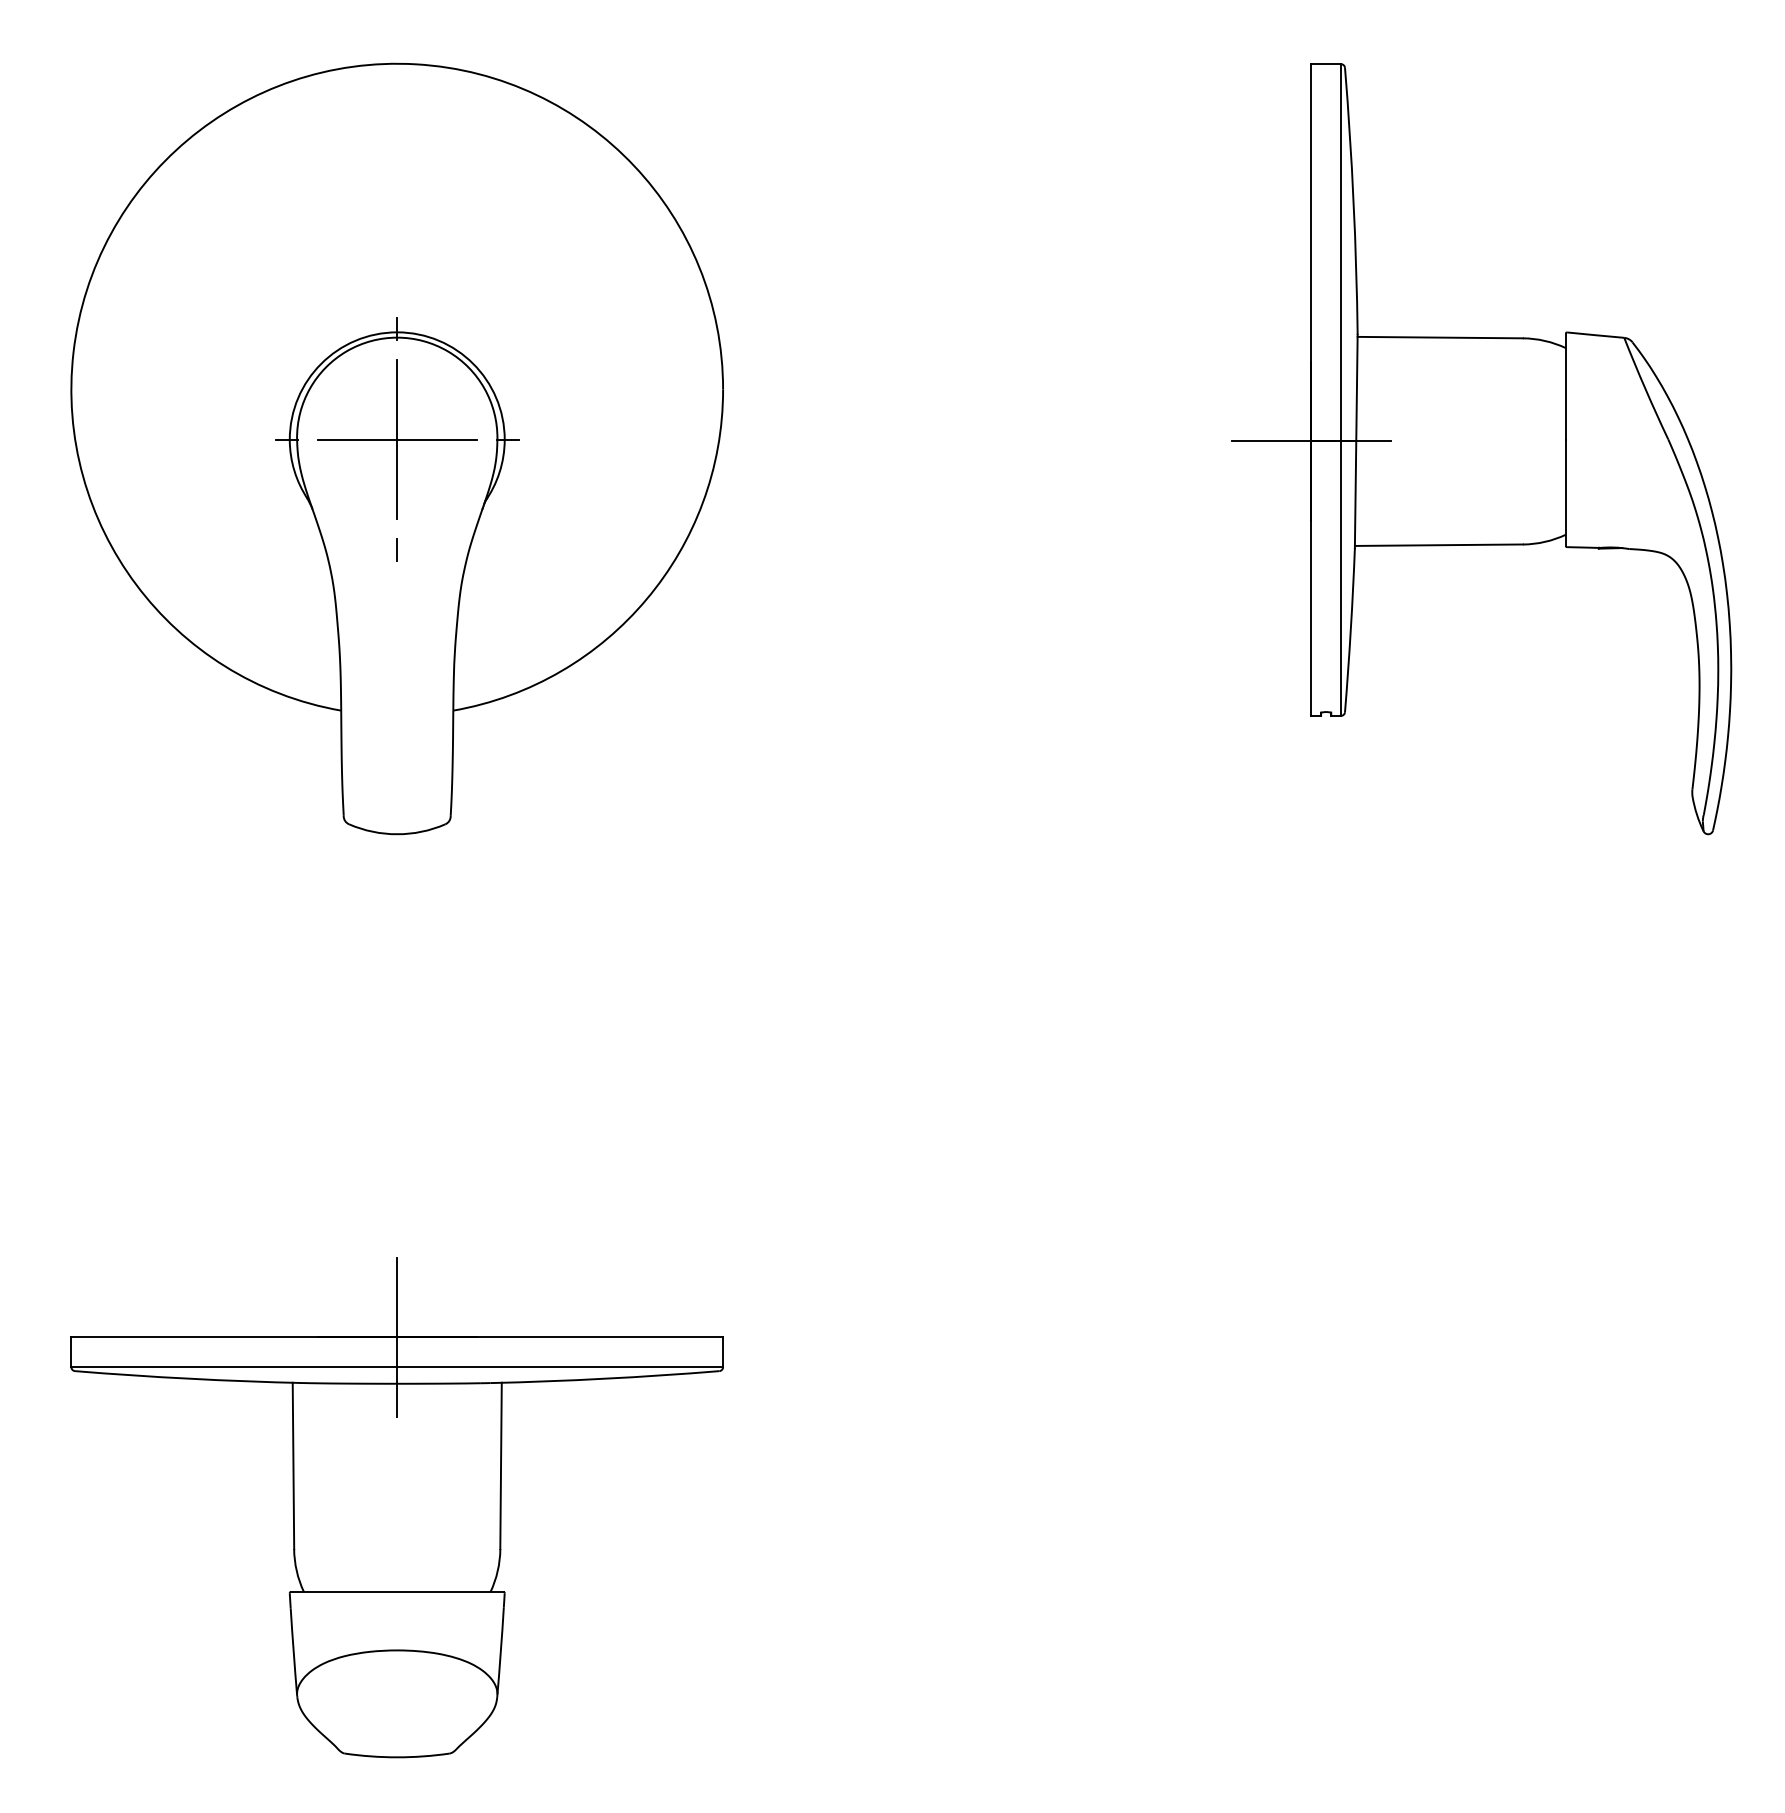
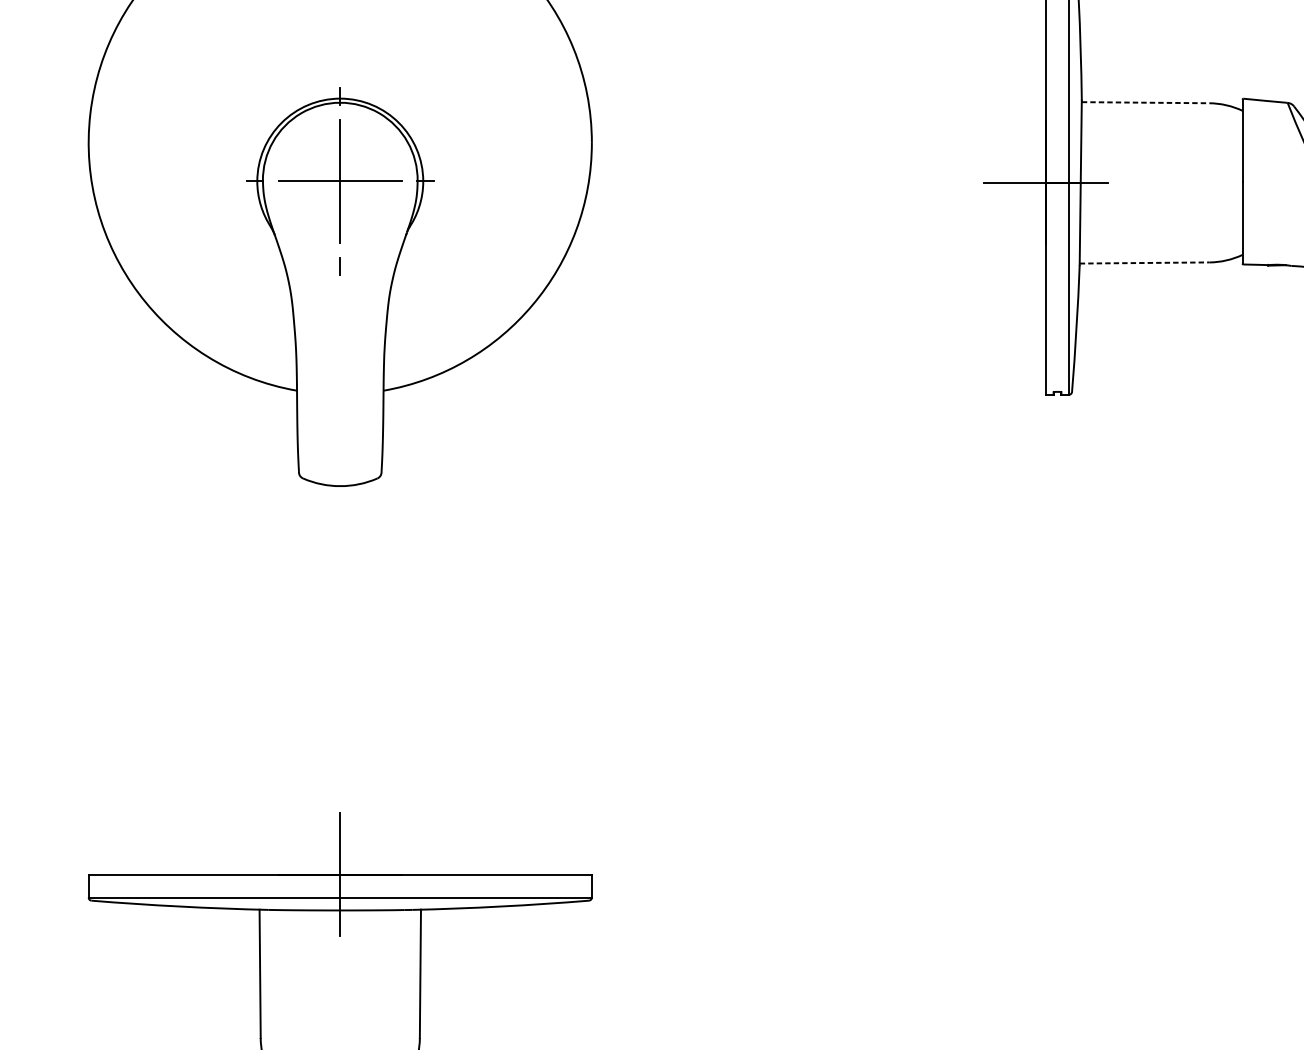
line: (1440, 337) -> (1145, 102), solid -> dashed
line: (1438, 545) -> (1144, 263), solid -> dashed

